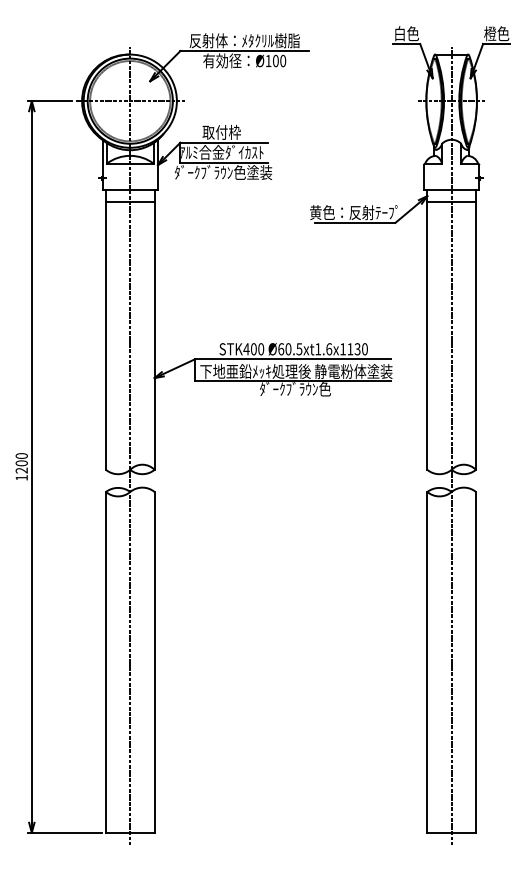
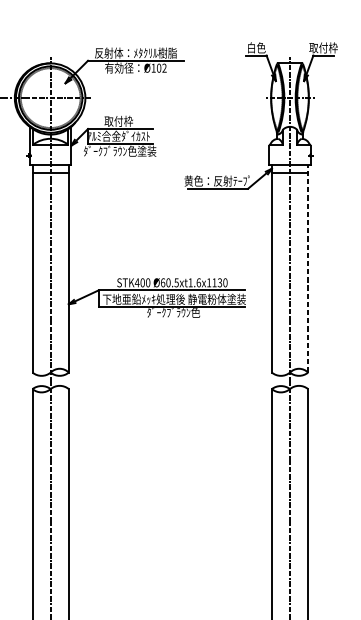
text: (496, 33) -> (323, 47), 橙色 -> 取付枠
text: (283, 61) -> (164, 68), Ø100 -> Ø102
line: (475, 330) -> (307, 268), solid -> dashed

